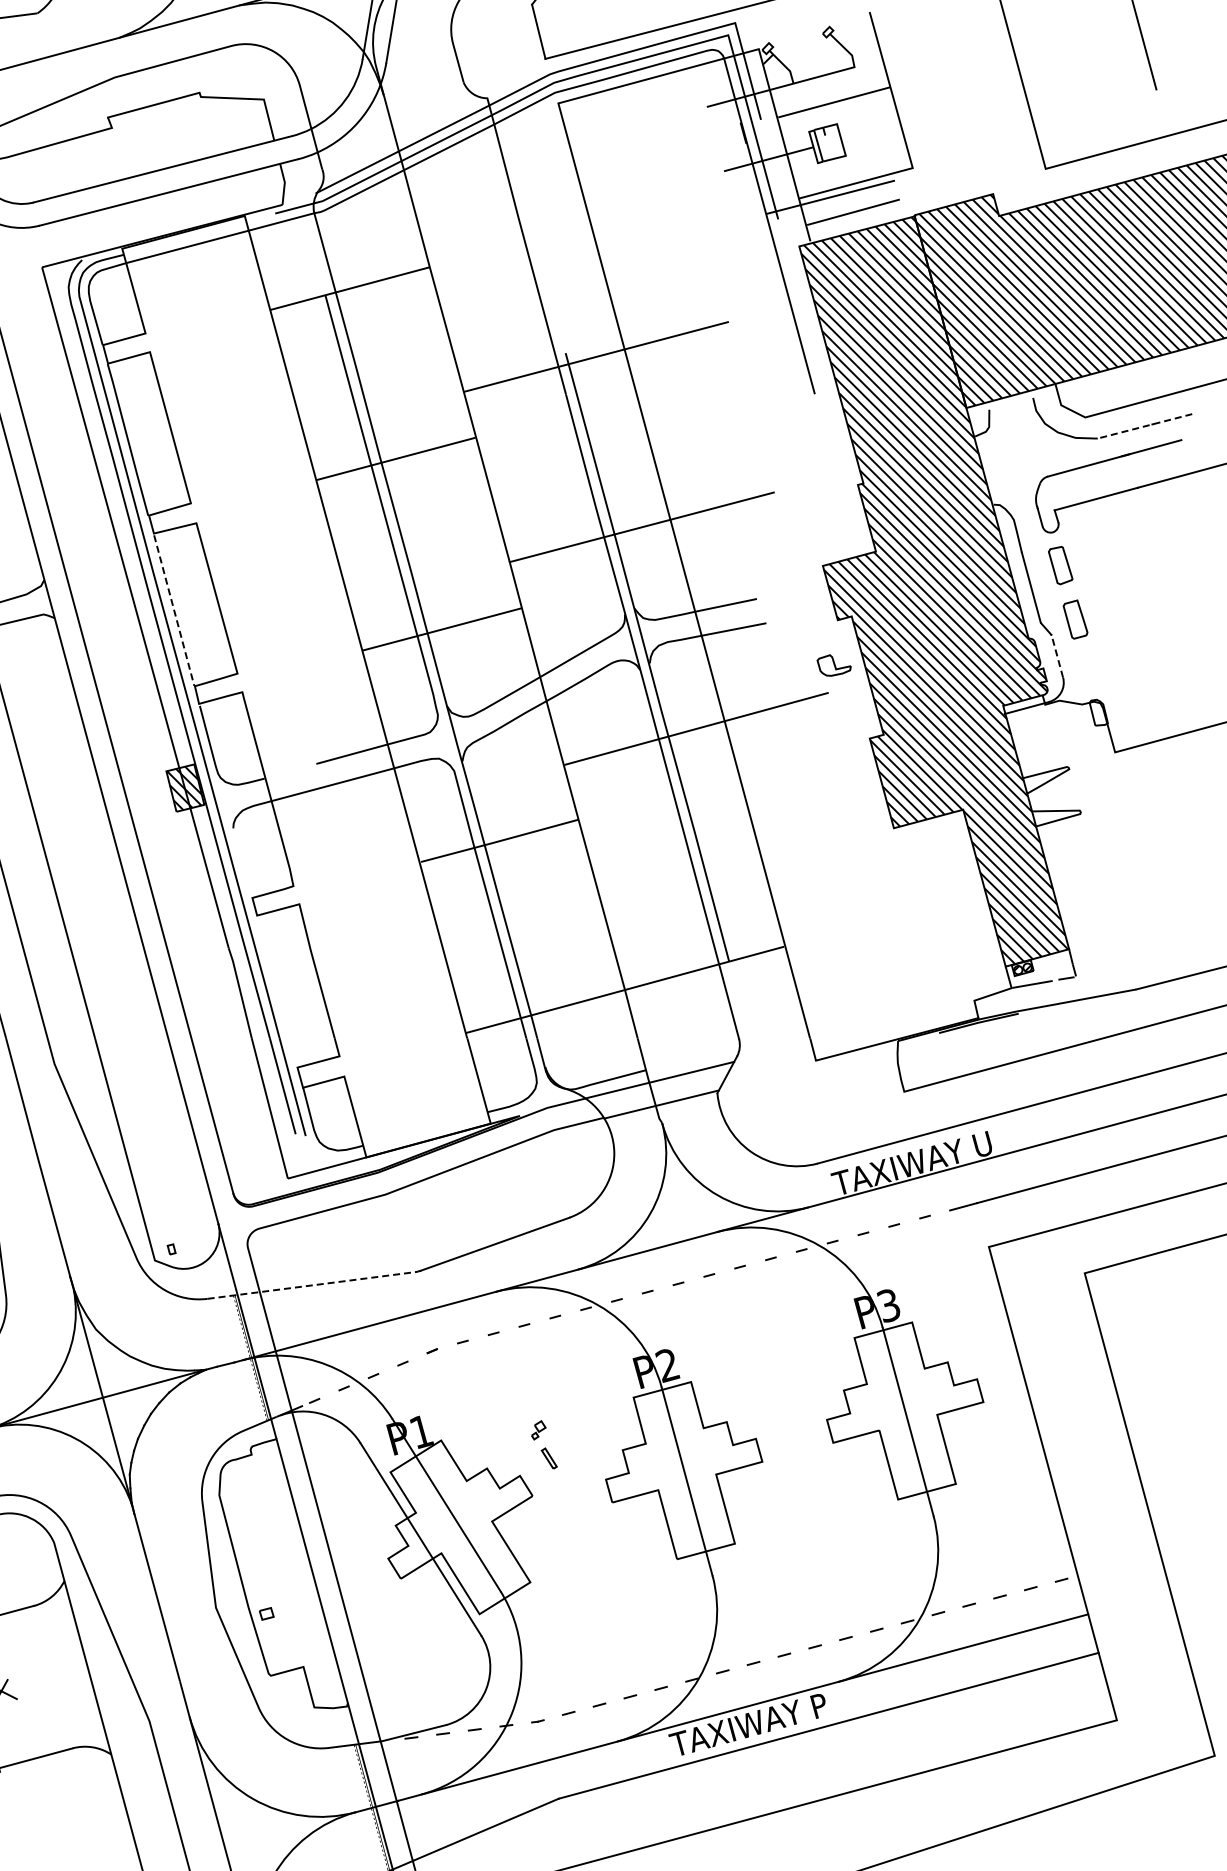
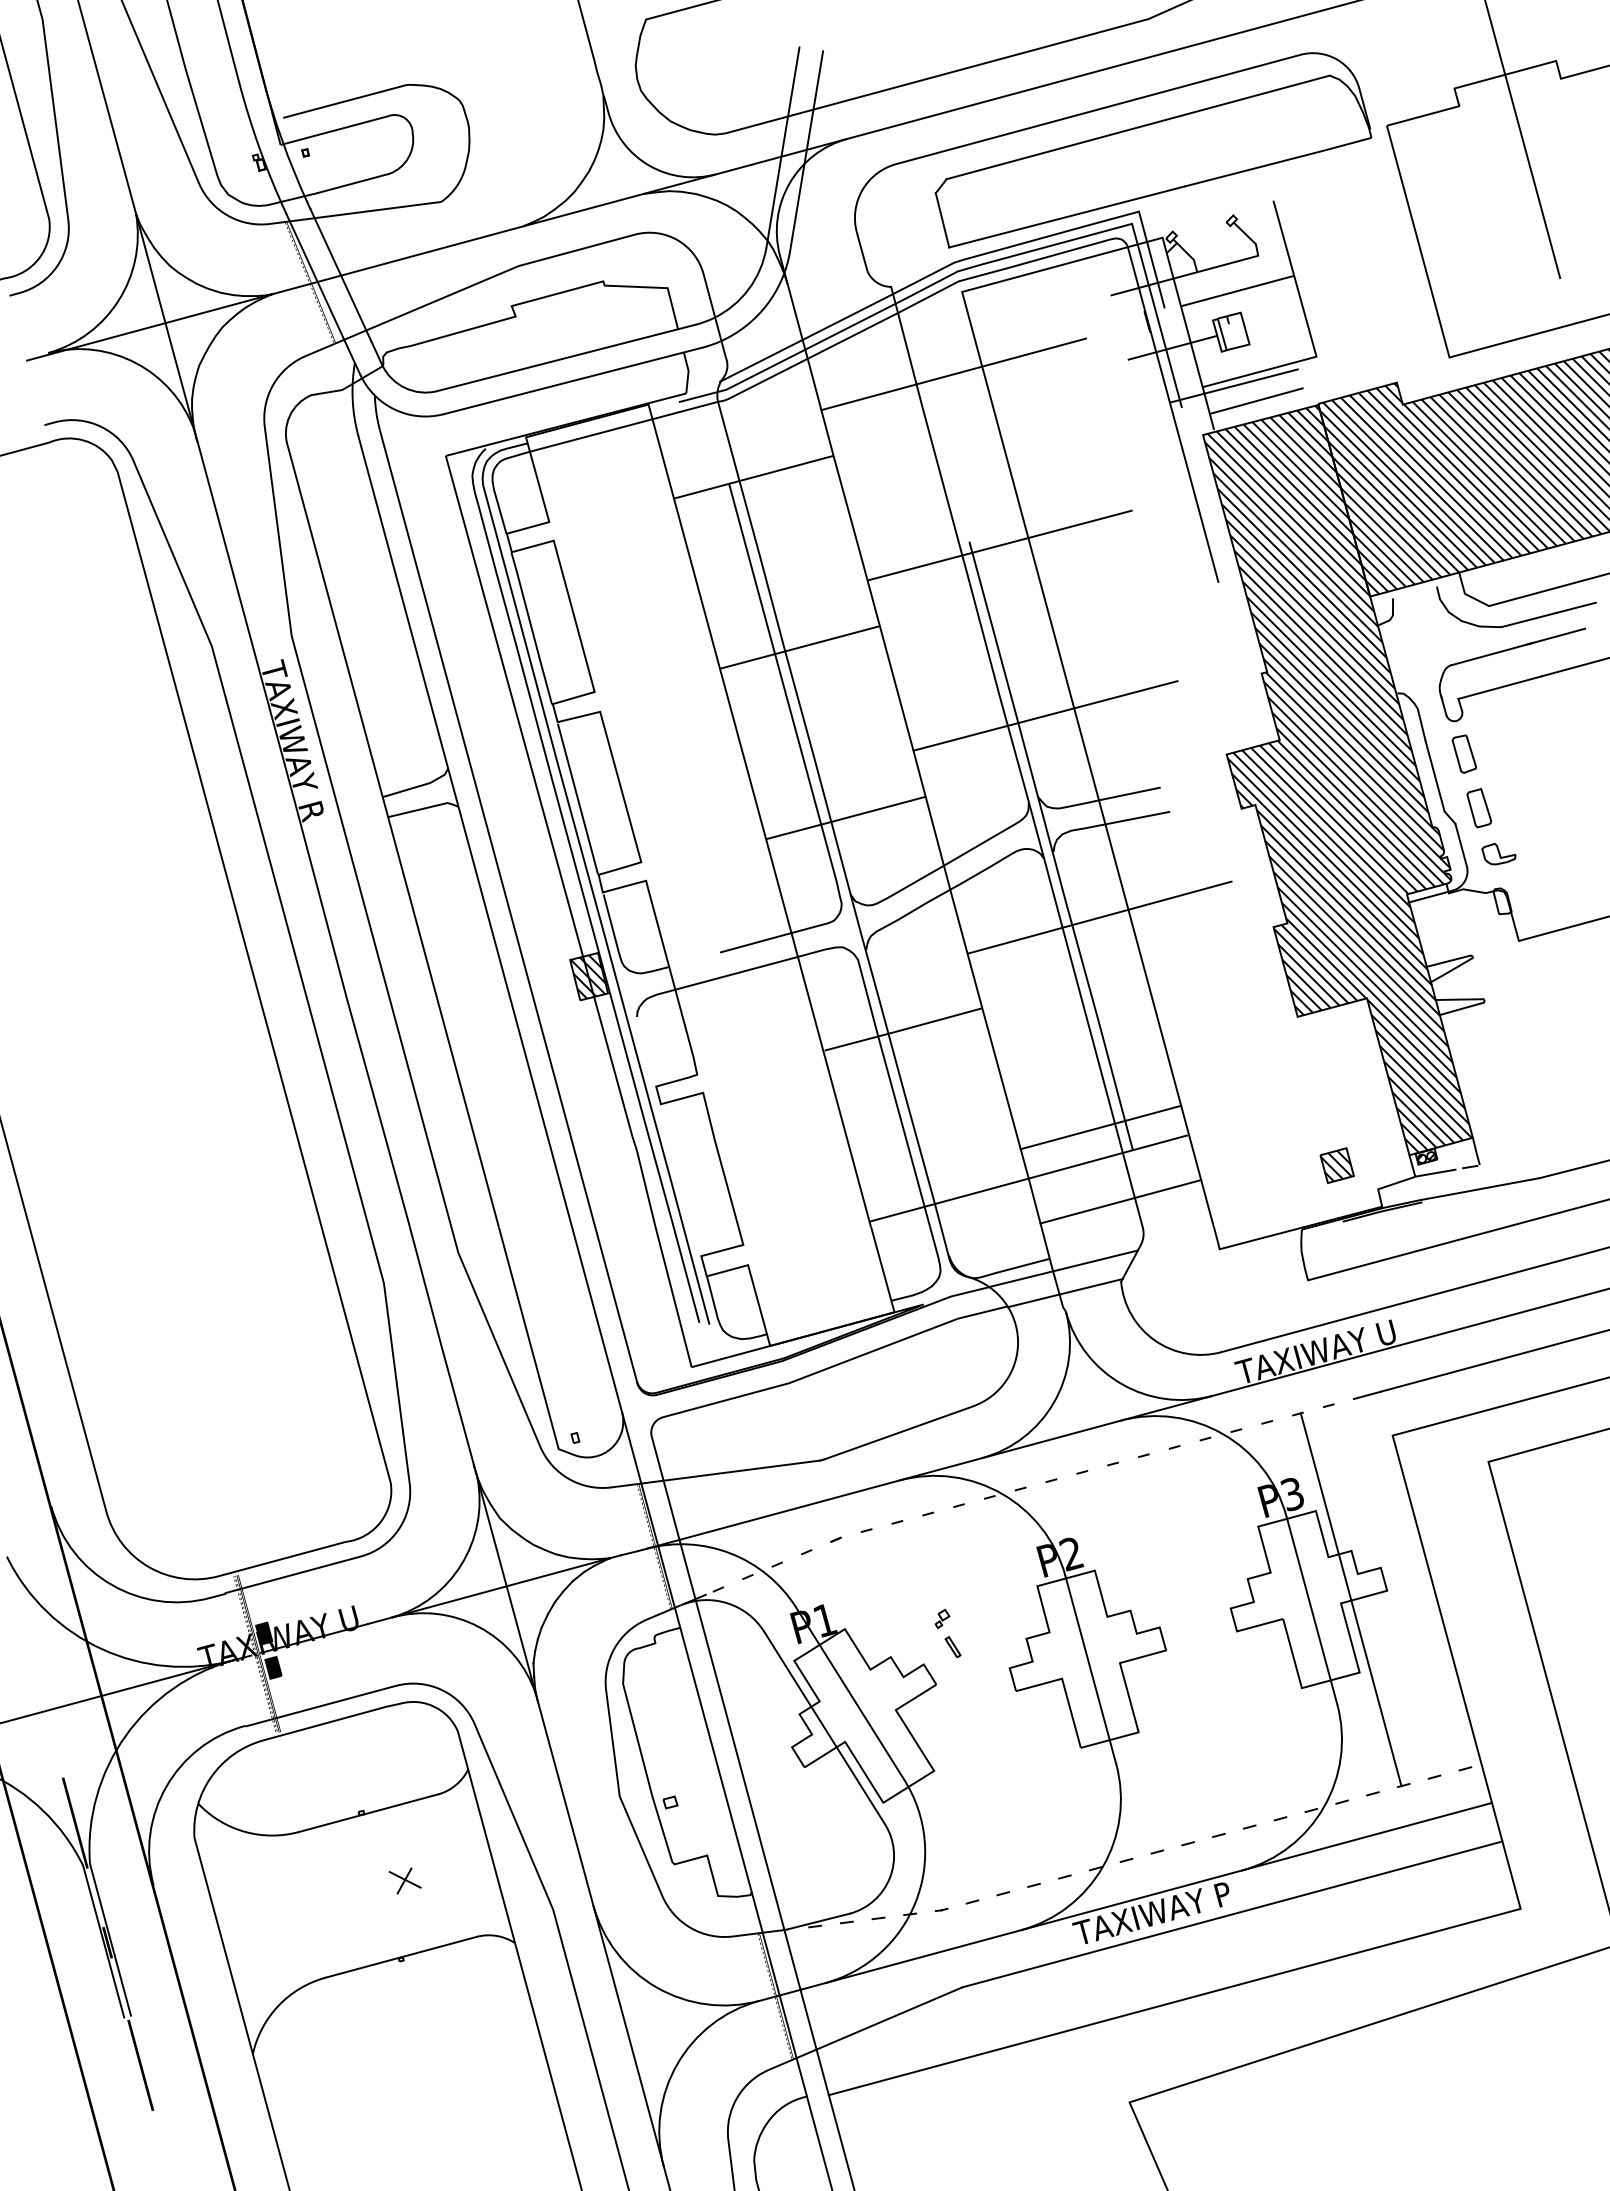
line: (549, 185) -> (953, 374), added
line: (1144, 425) -> (1548, 614), dashed -> solid
line: (173, 610) -> (577, 799), dashed -> solid
line: (1057, 656) -> (1461, 845), dashed -> solid
part: (833, 665) -> (1498, 854), moved
line: (696, 938) -> (1100, 1127), added
part: (932, 976) -> (1336, 1165), added
line: (716, 1012) -> (1120, 1201), added
line: (312, 1284) -> (716, 1473), dashed -> solid
line: (946, 1410) -> (1350, 1599), added

